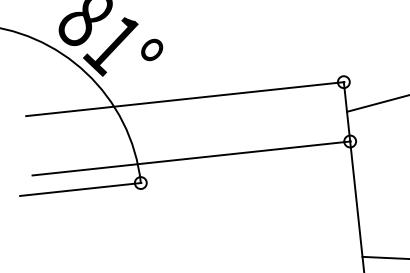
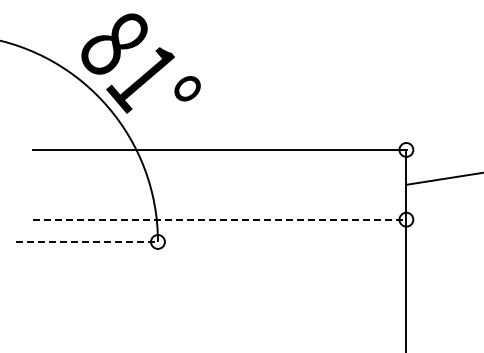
line: (191, 158) -> (220, 219), solid -> dashed
line: (80, 189) -> (87, 241), solid -> dashed

